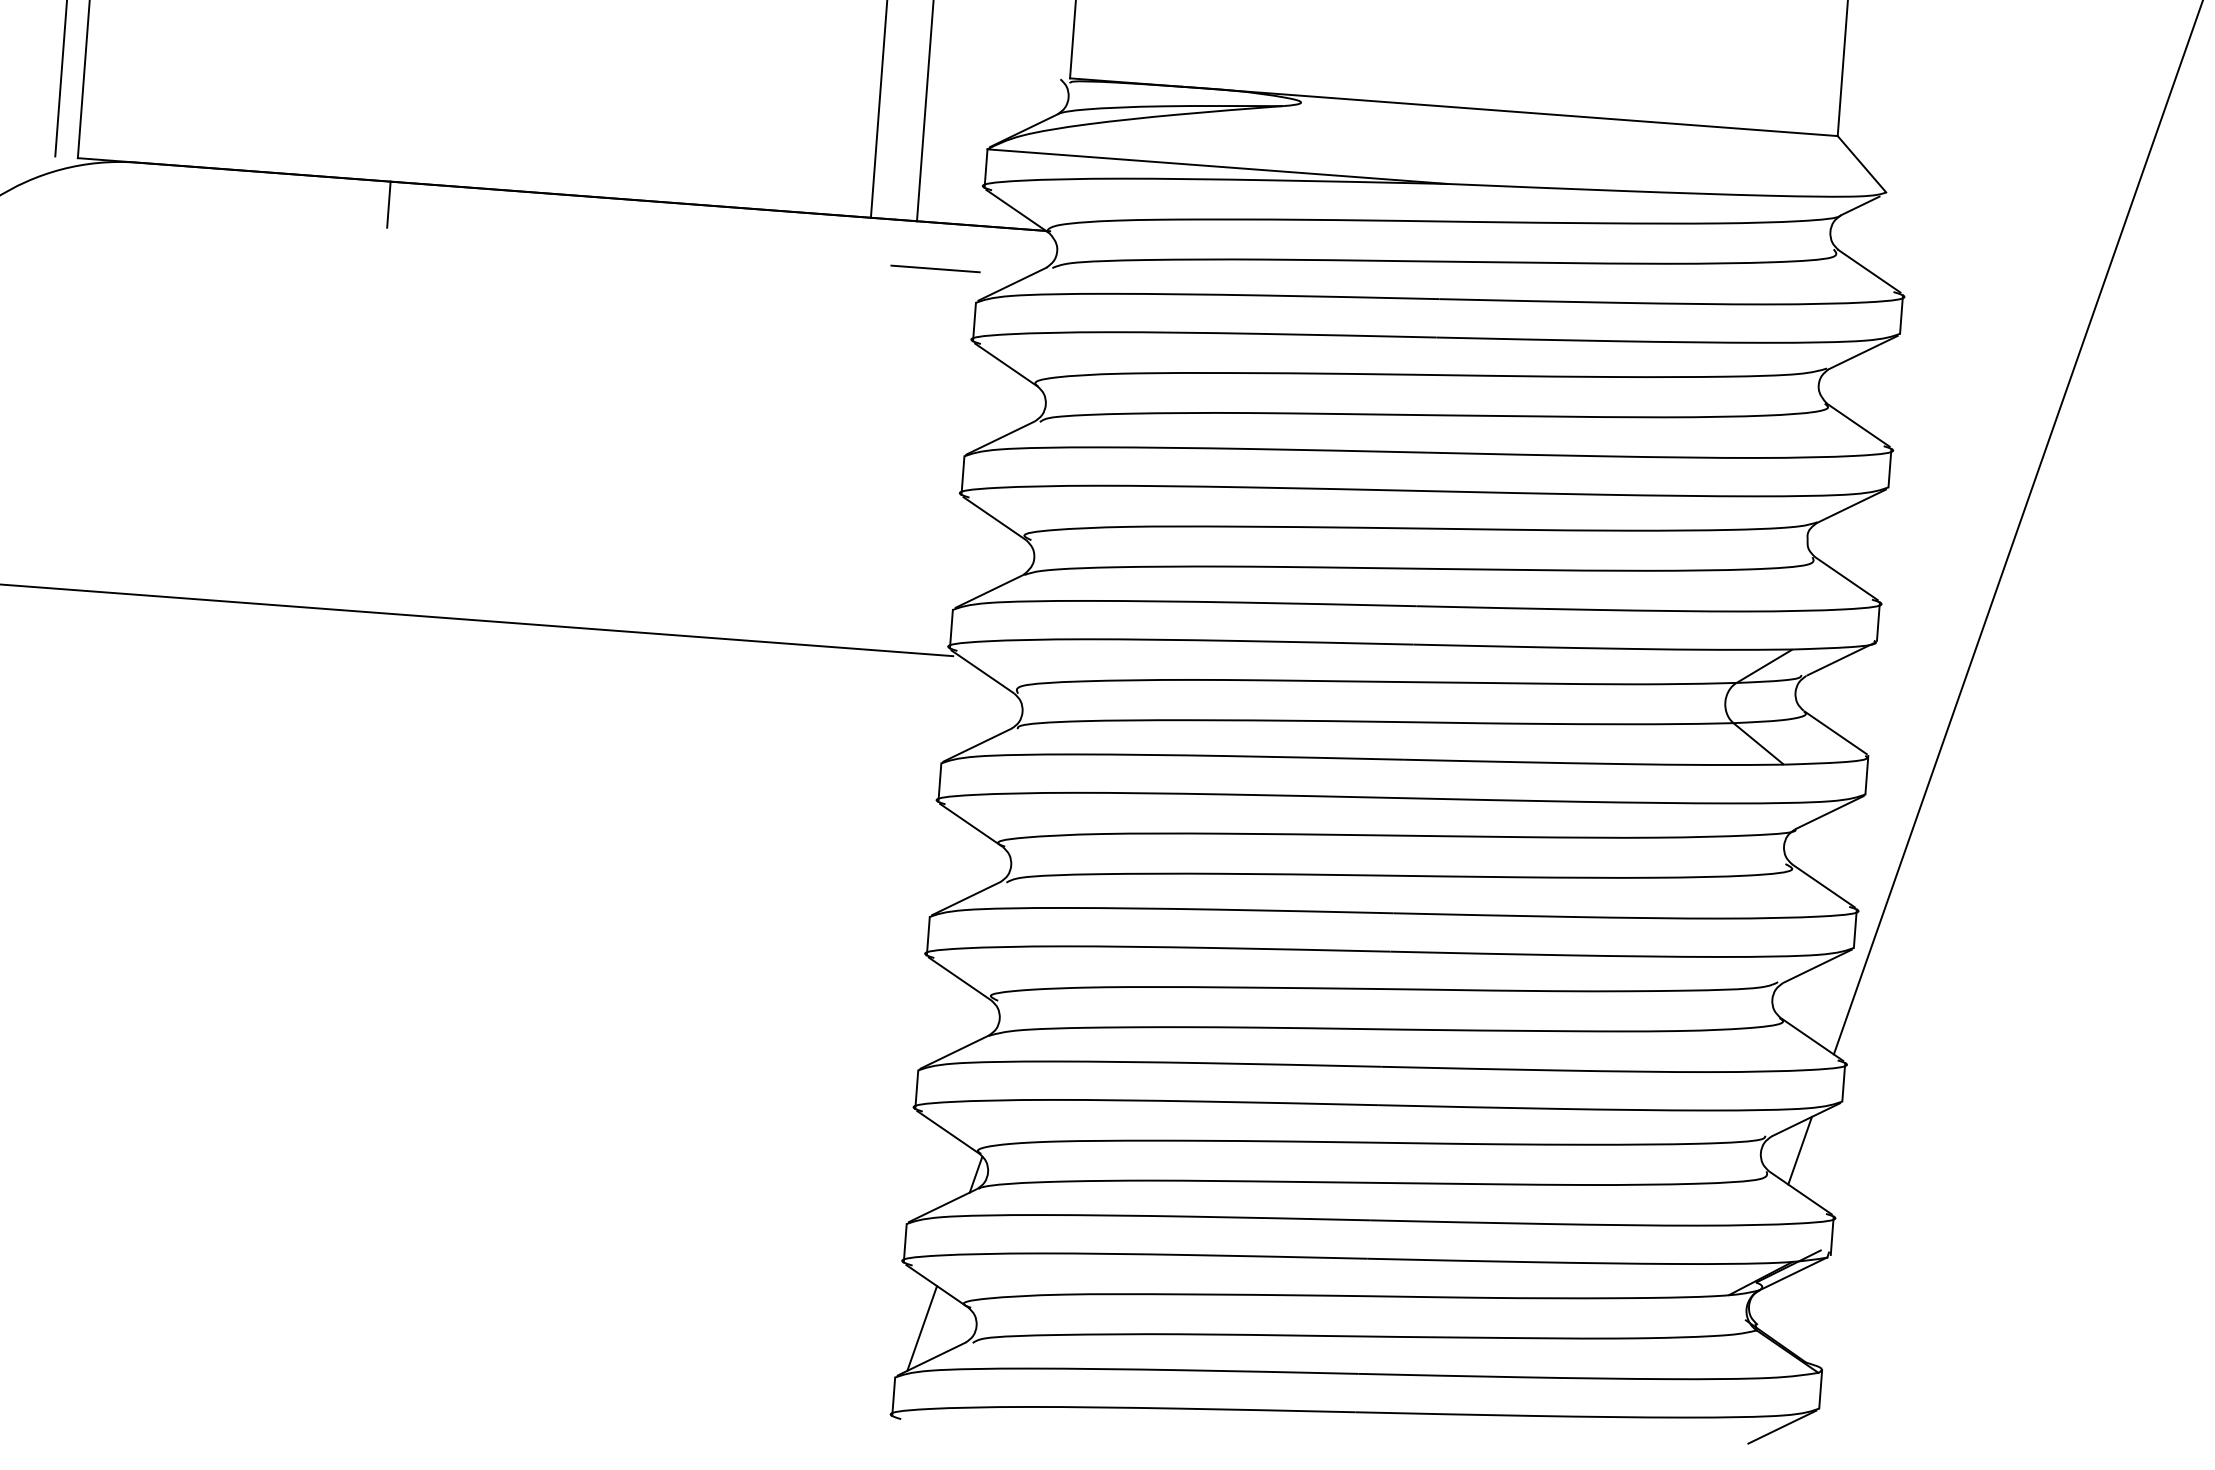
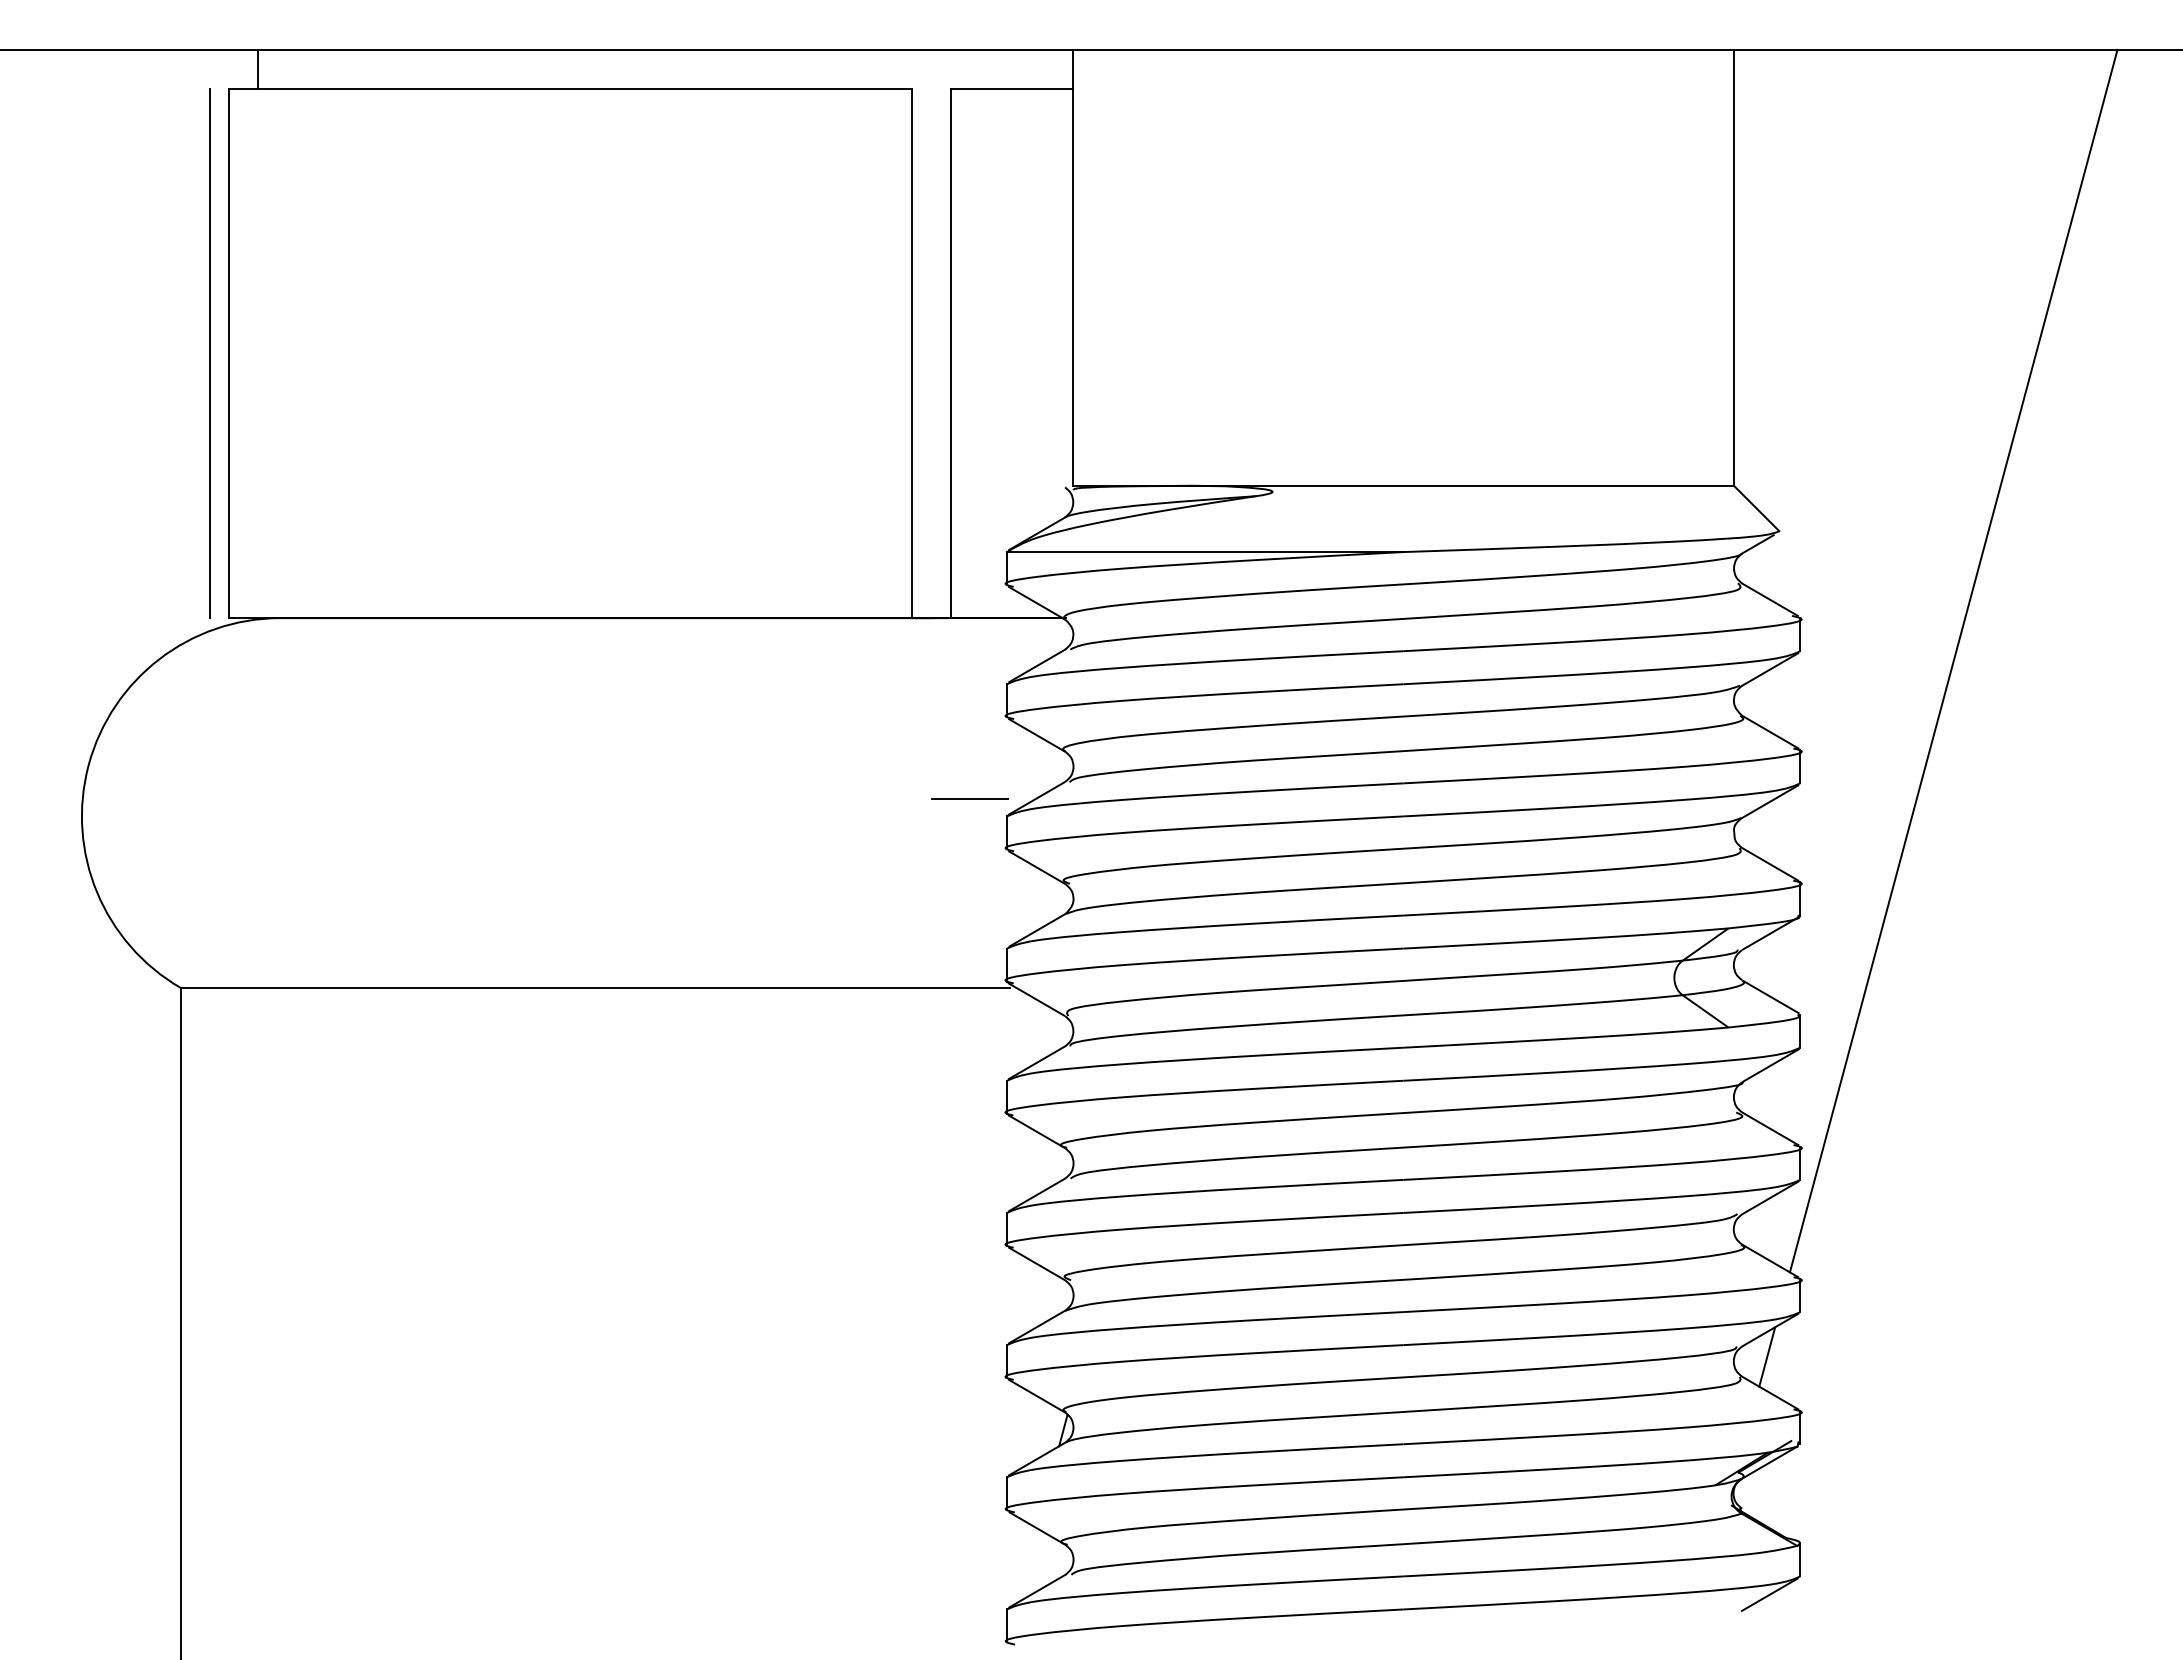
line: (389, 204) -> (498, 637), removed
line: (934, 268) -> (969, 798), moved
line: (922, 1328) -> (1027, 1565), removed

